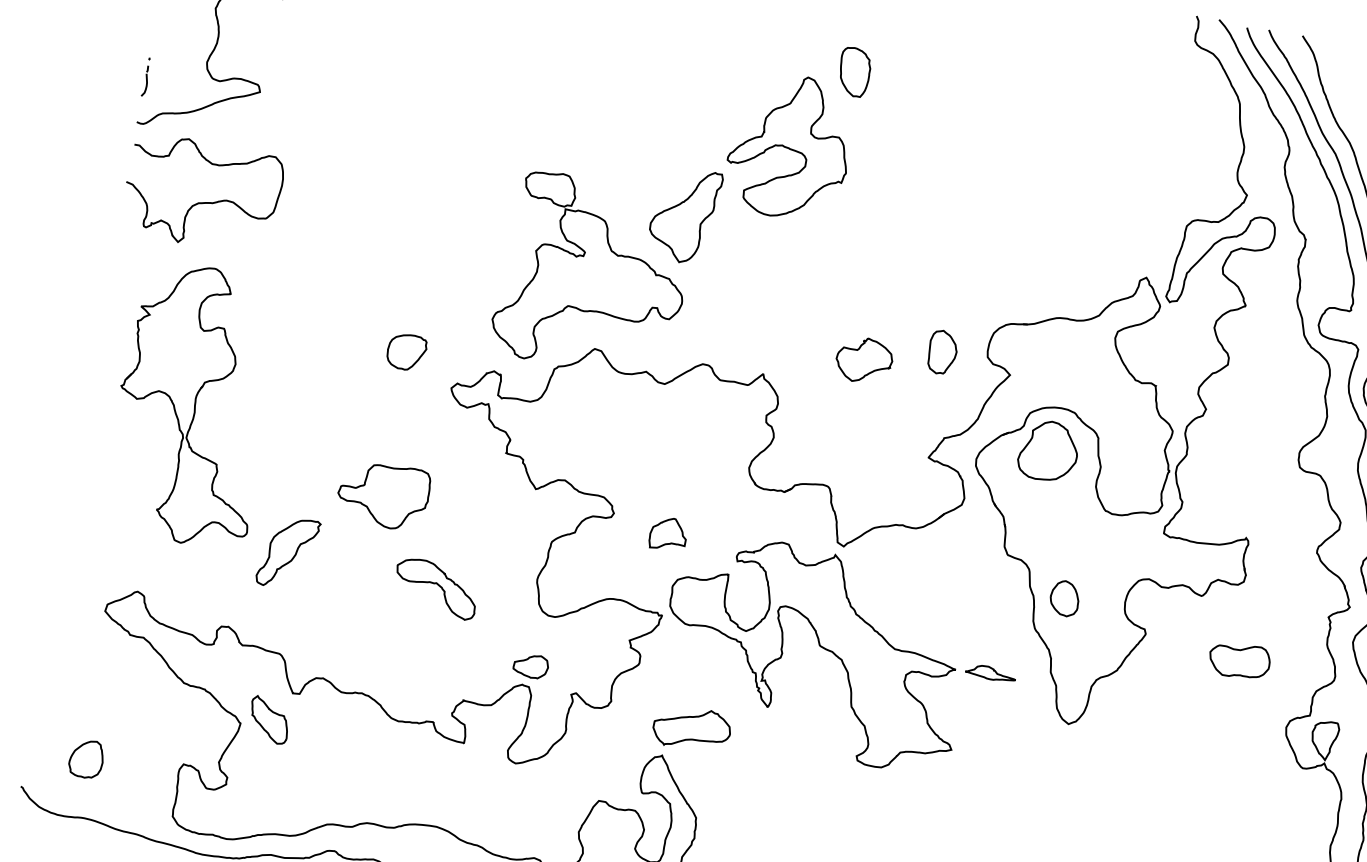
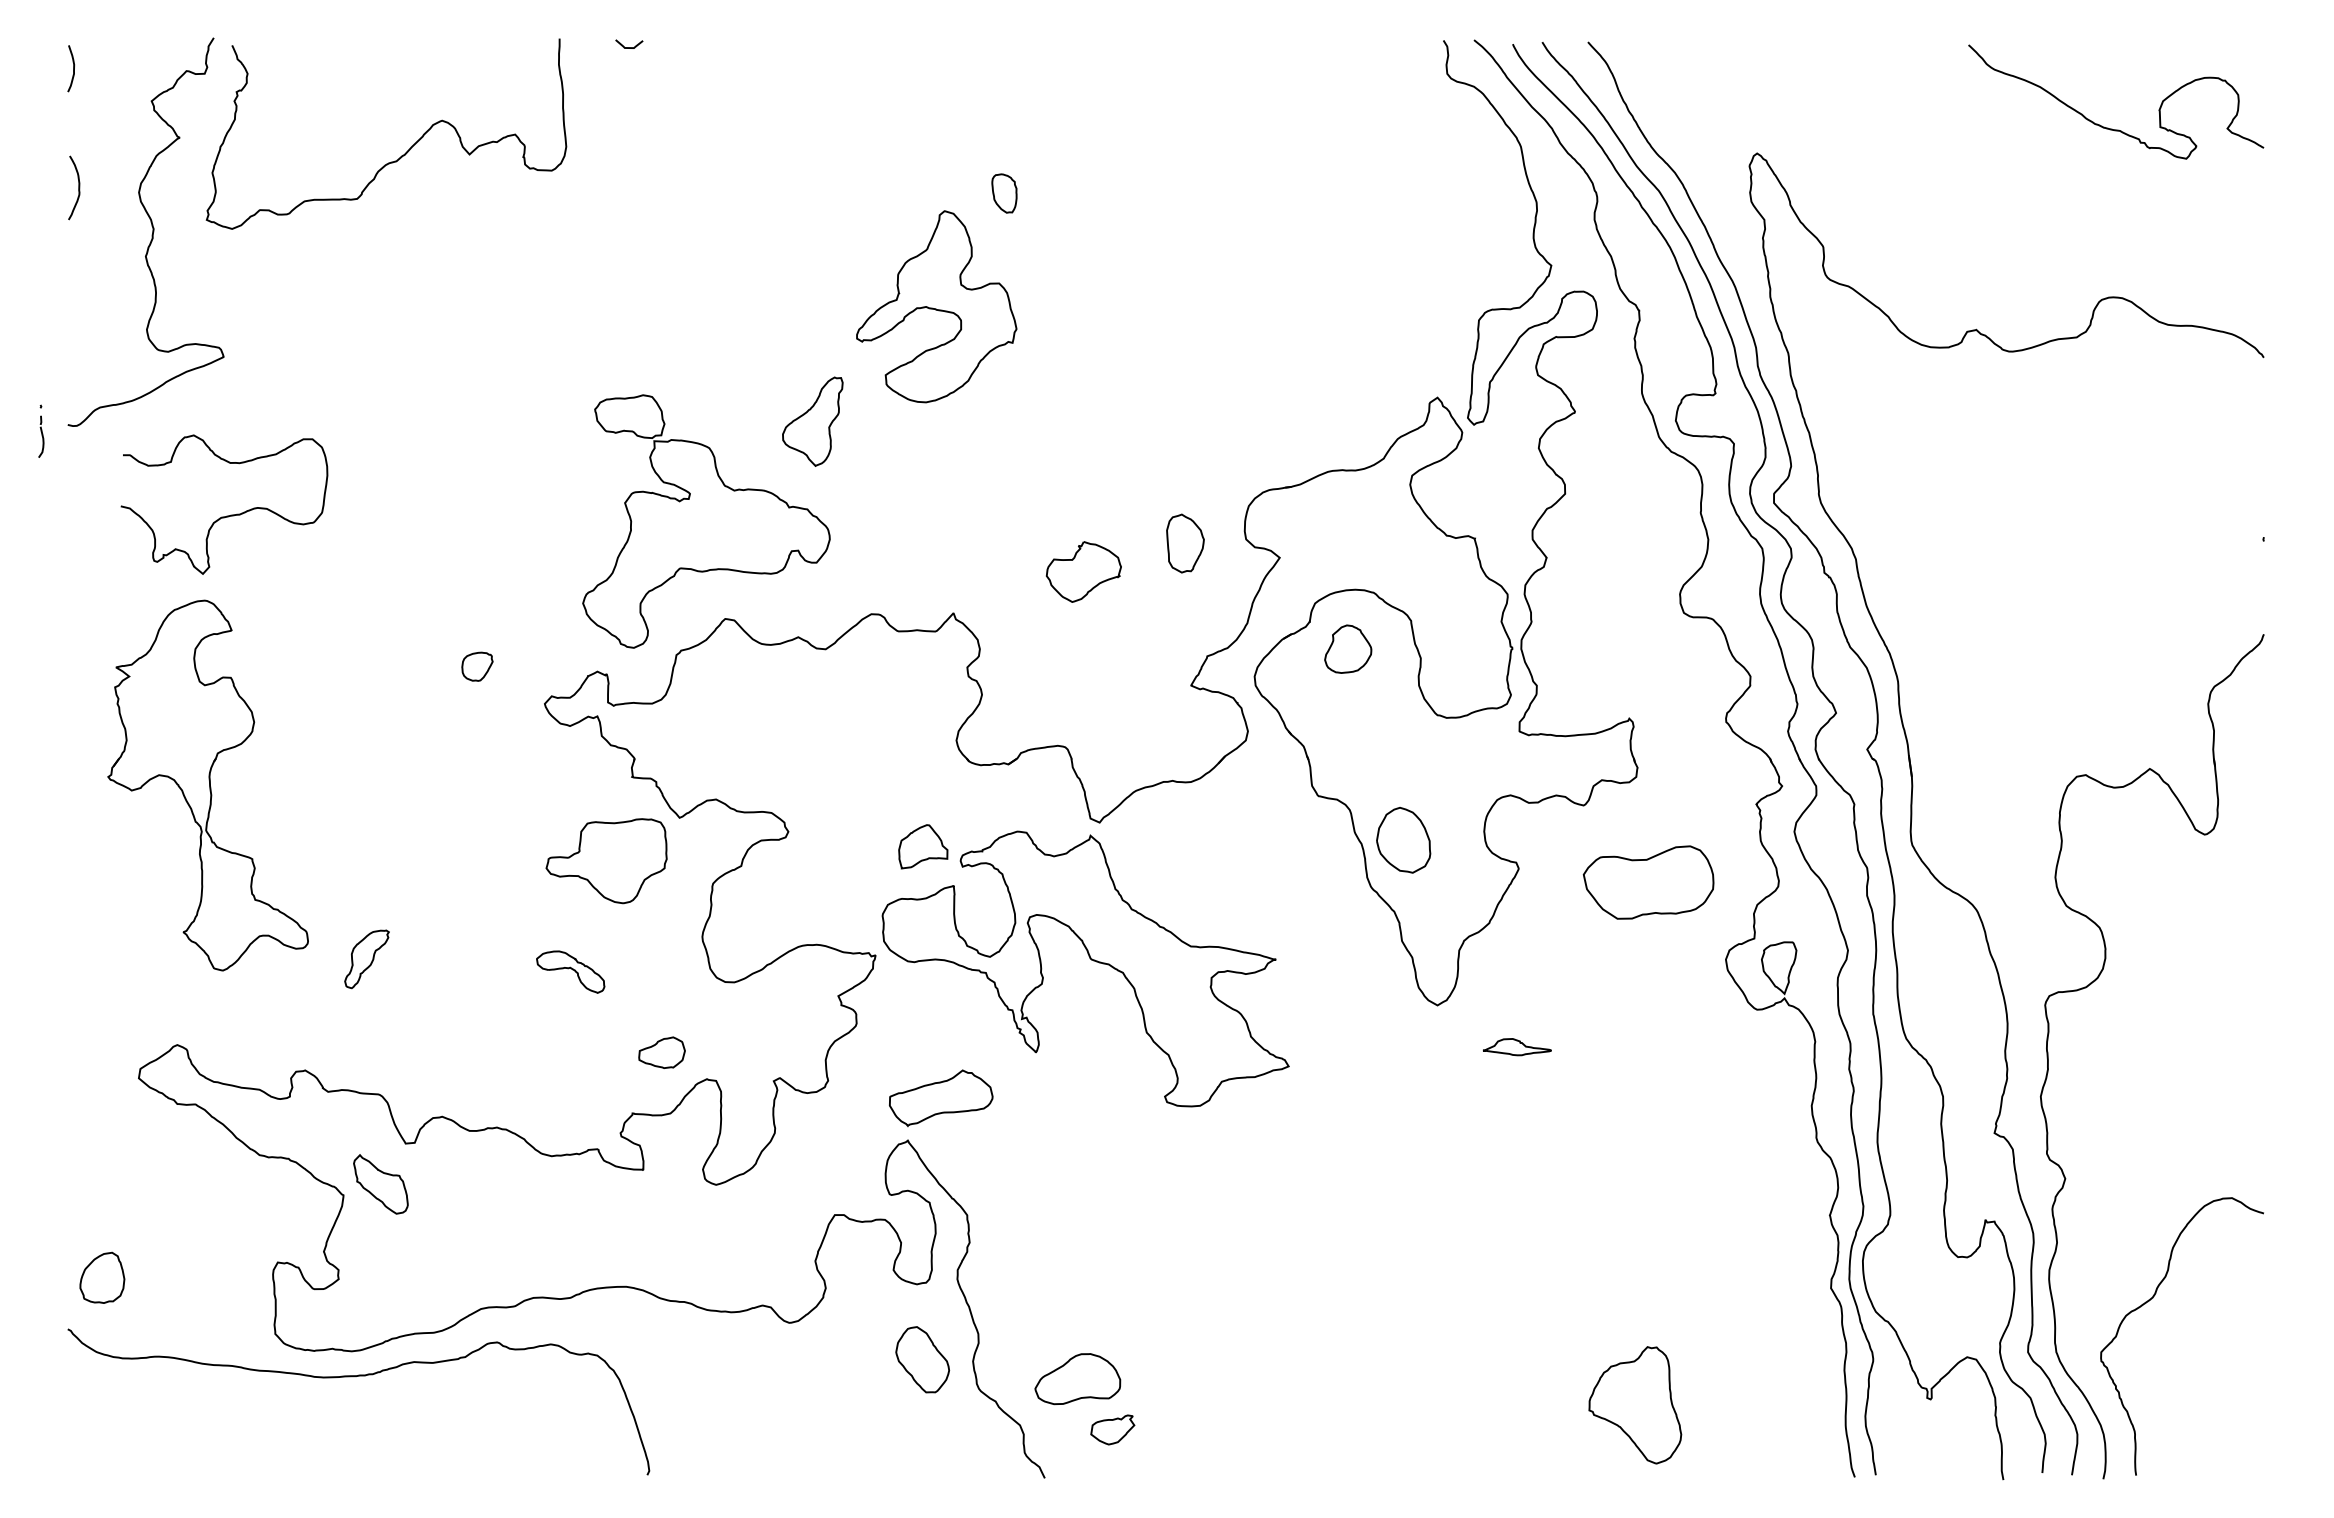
part: (854, 72) -> (1004, 193), size x0.6
part: (146, 76) -> (41, 430), moved
curve: (202, 202) -> (226, 515), moved
part: (684, 215) -> (812, 421), size x0.7
part: (406, 352) -> (477, 666), size x0.6
part: (1048, 450) -> (1347, 648), size x0.6
part: (383, 495) -> (606, 861), moved
part: (668, 534) -> (923, 846), moved
part: (287, 553) -> (366, 959), size x0.6
part: (435, 588) -> (570, 971), size x0.6
part: (1064, 598) -> (1403, 840), size x1.4
part: (1239, 660) -> (1648, 881), size x1.6
part: (530, 665) -> (661, 1052), moved
part: (991, 673) -> (1517, 1047), moved
part: (86, 758) -> (102, 1277), moved

